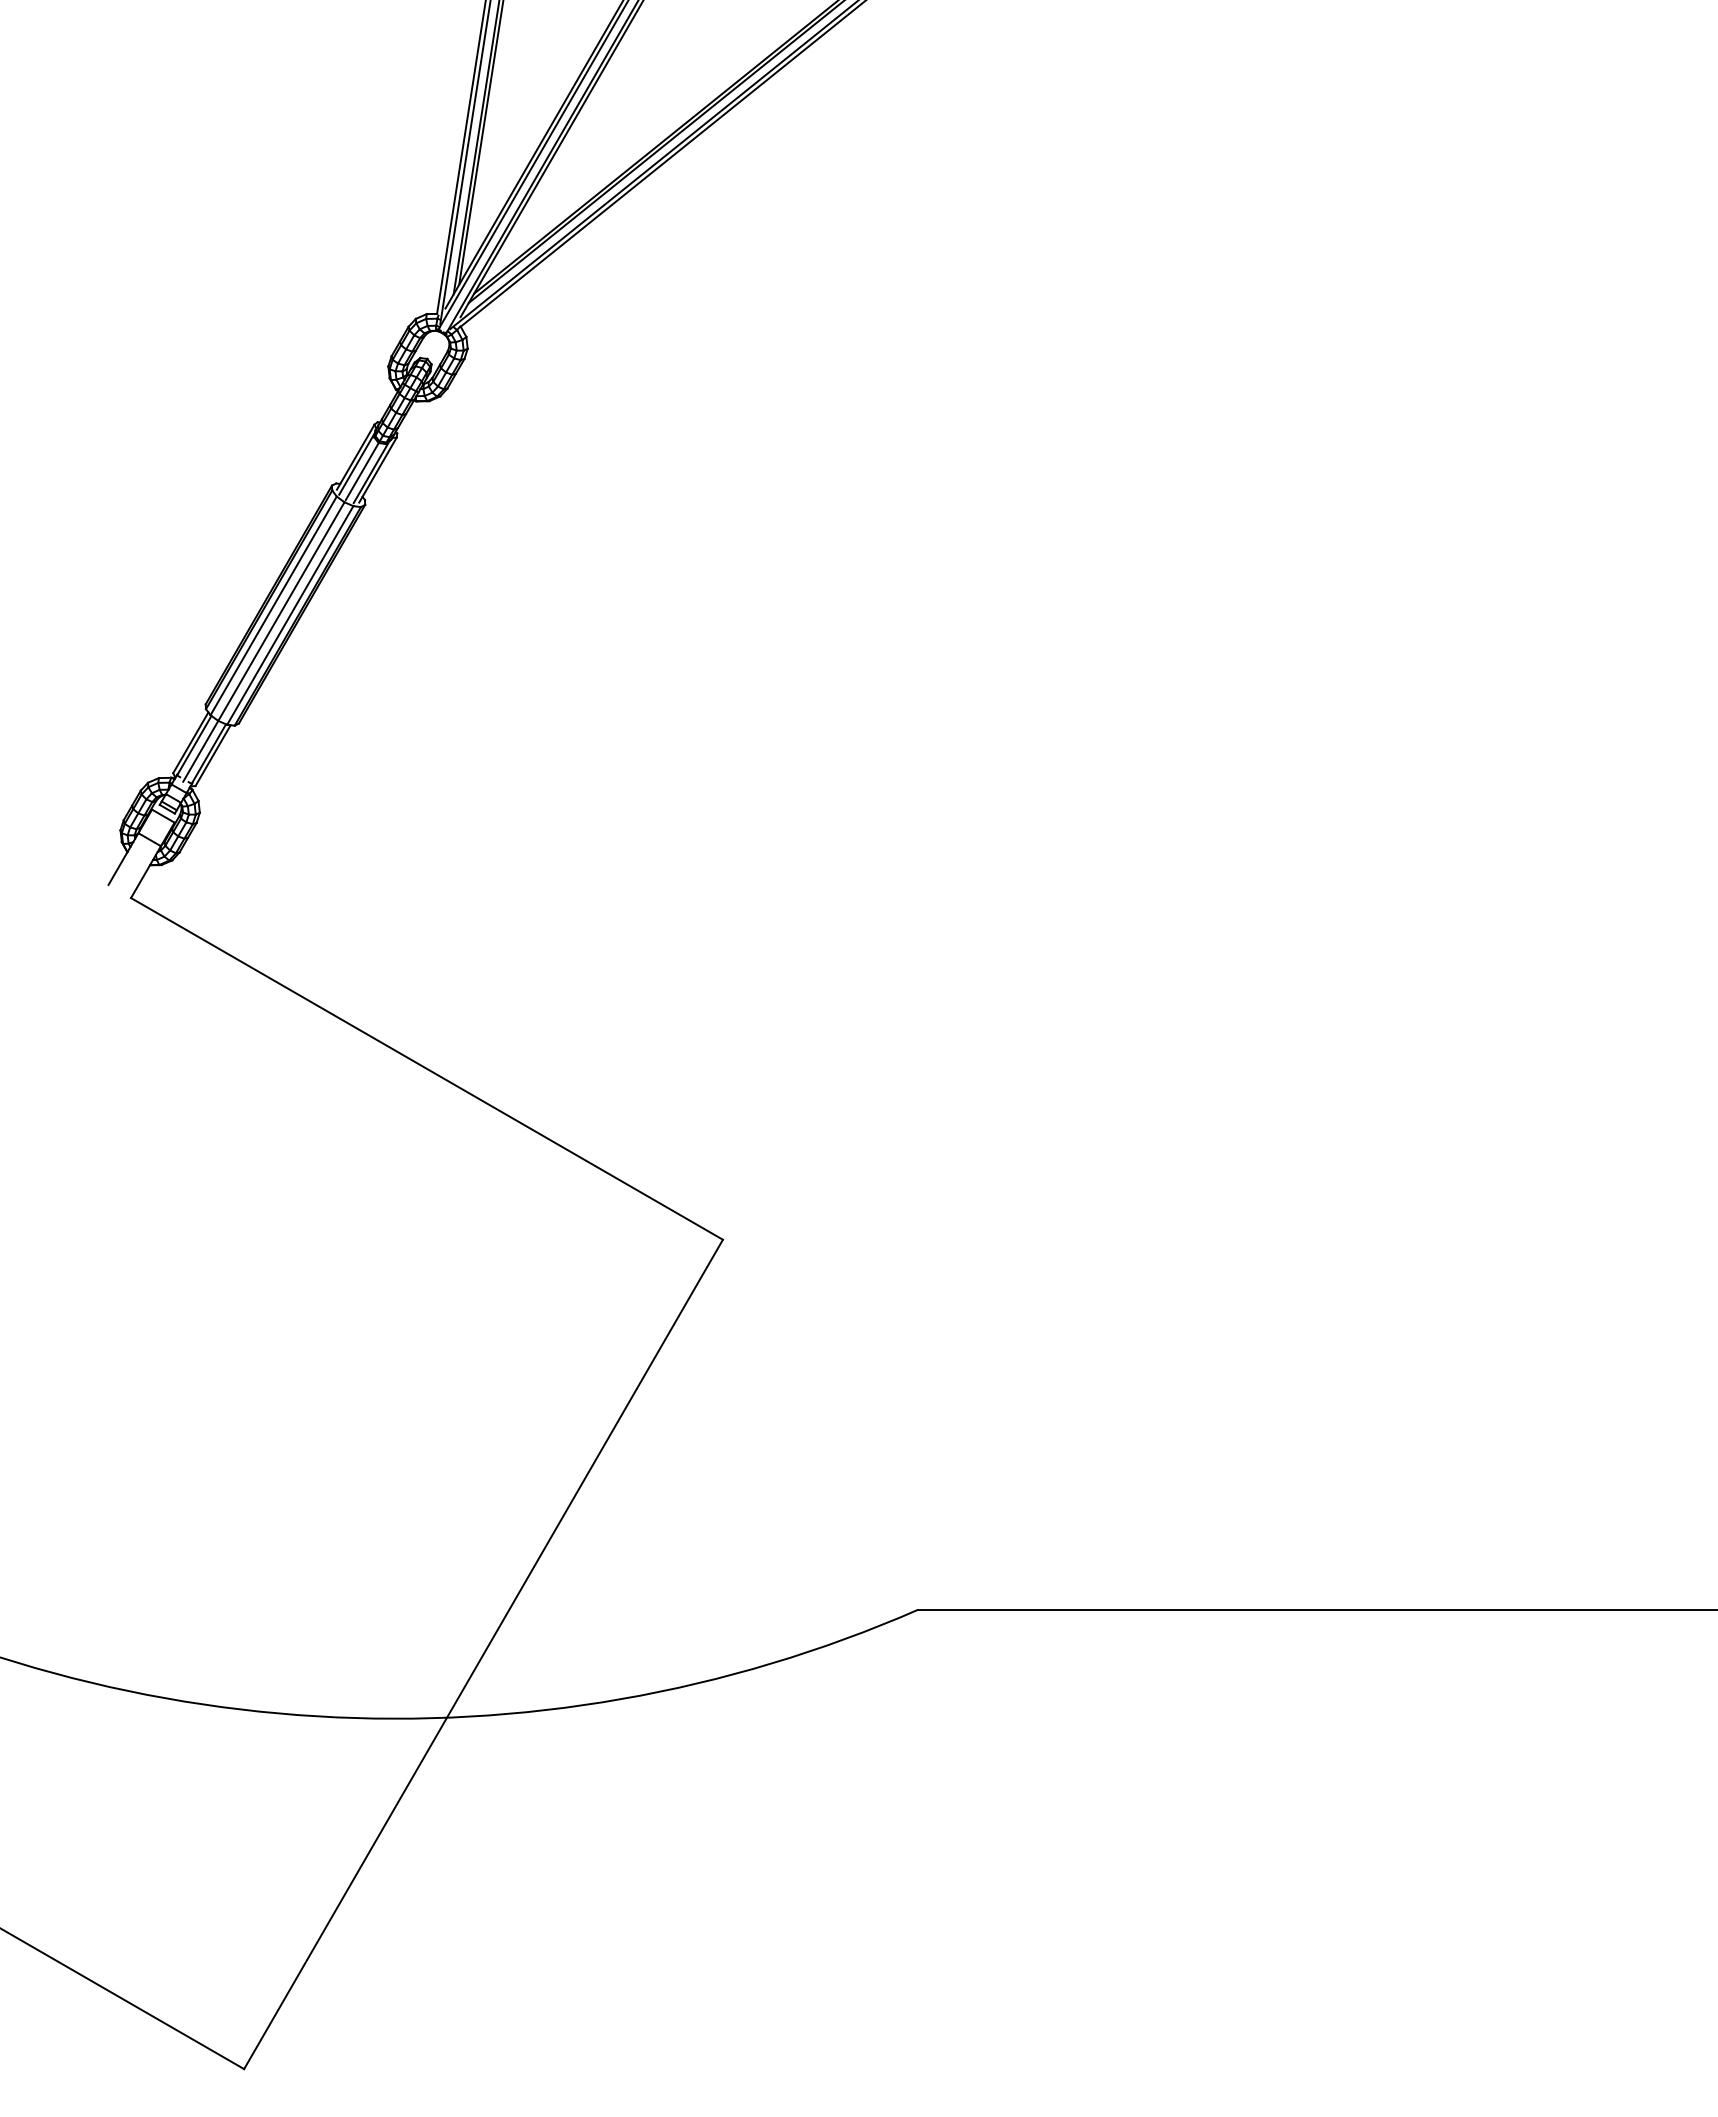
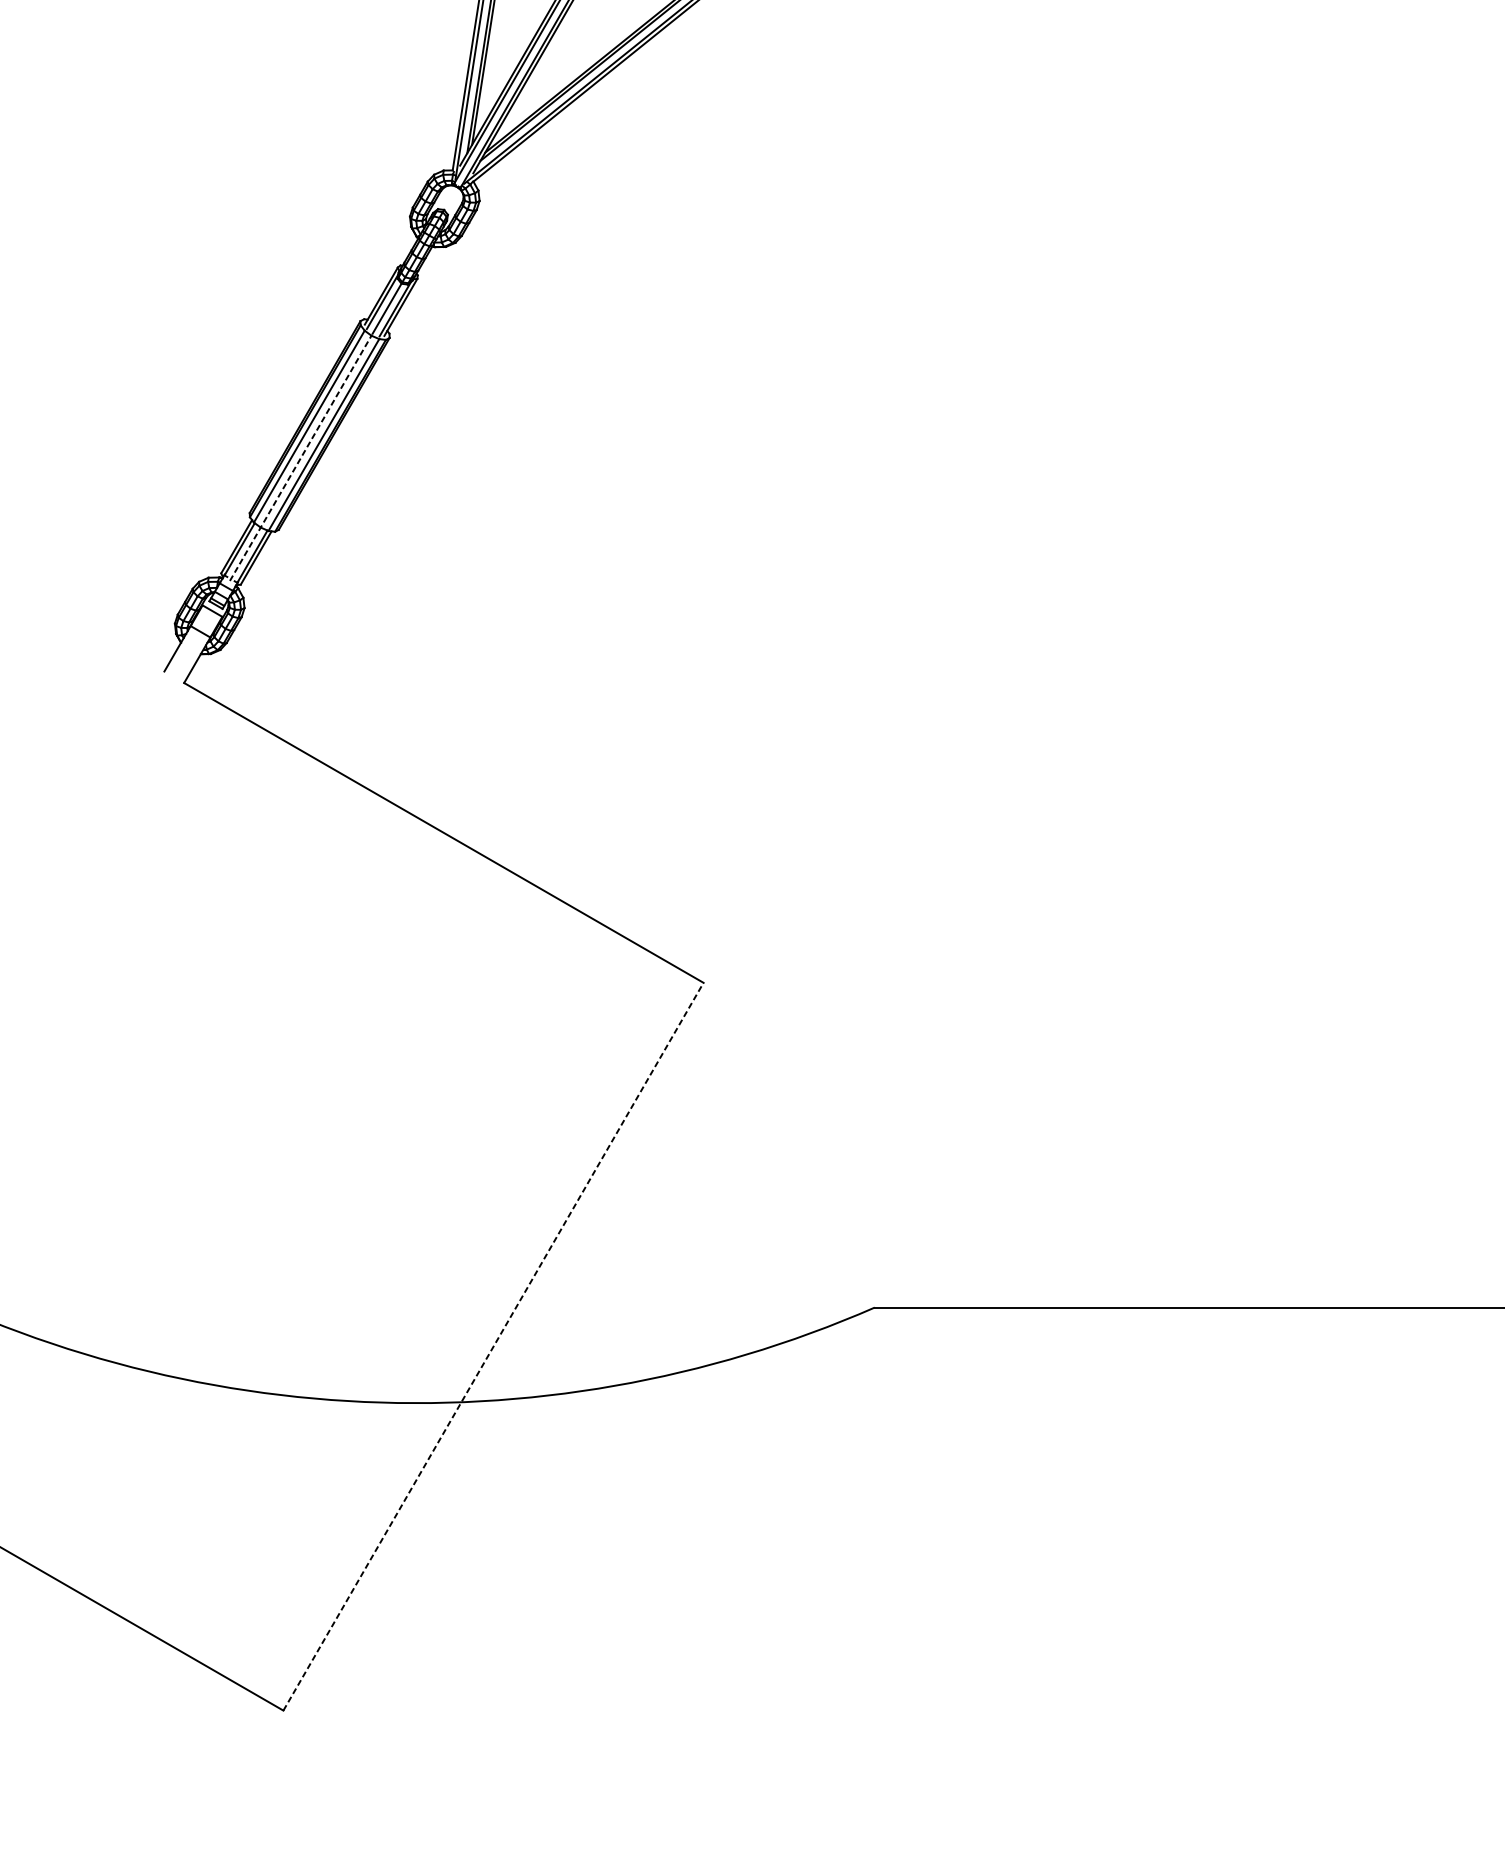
line: (264, 641) -> (301, 457), solid -> dashed
line: (483, 1654) -> (493, 1346), solid -> dashed

